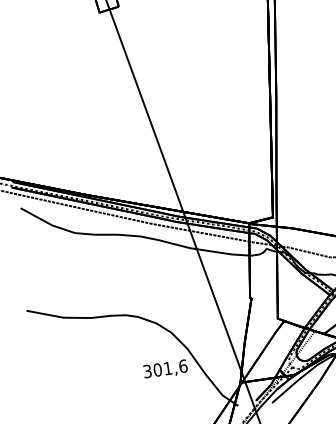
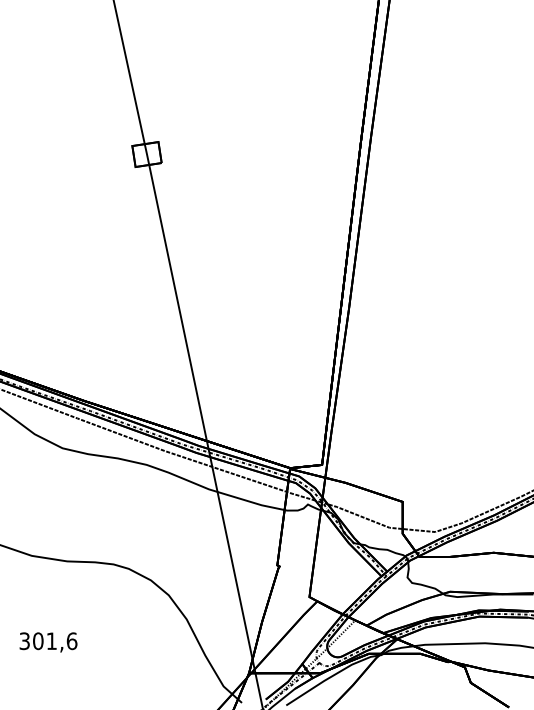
text: (165, 369) -> (48, 642), moved

